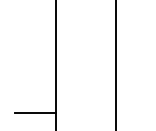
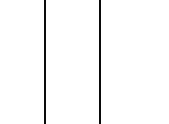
line: (36, 113) -> (26, 104), removed

